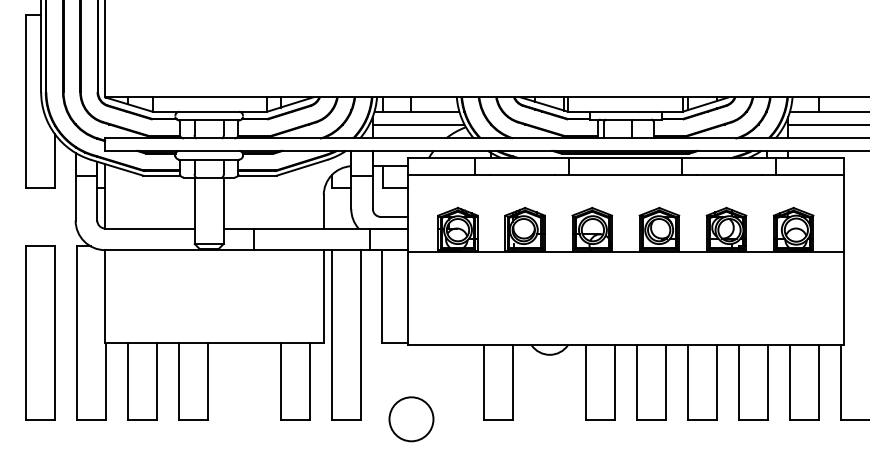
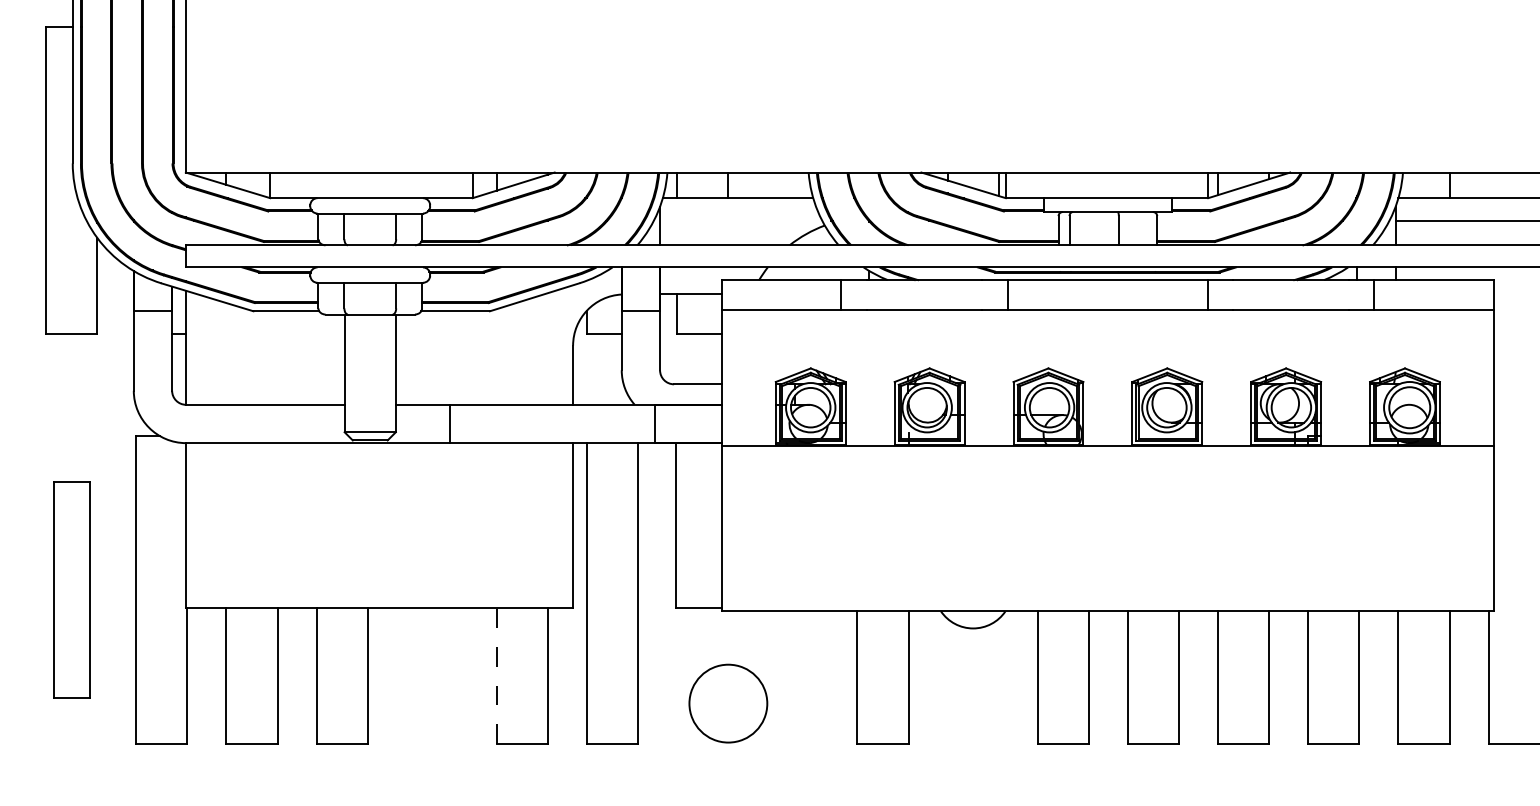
line: (418, 124) -> (740, 220), removed
part: (40, 332) -> (71, 588), size x0.7
line: (280, 381) -> (496, 675), solid -> dashed
circle: (411, 419) -> (728, 703), moved

